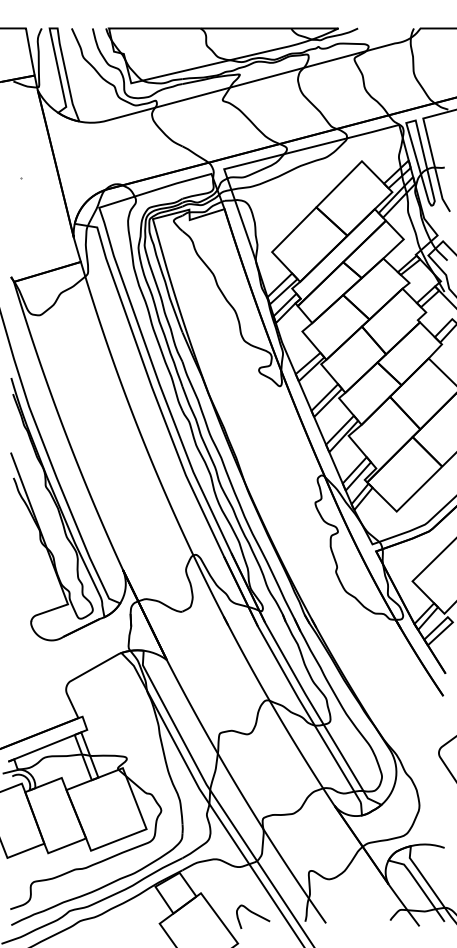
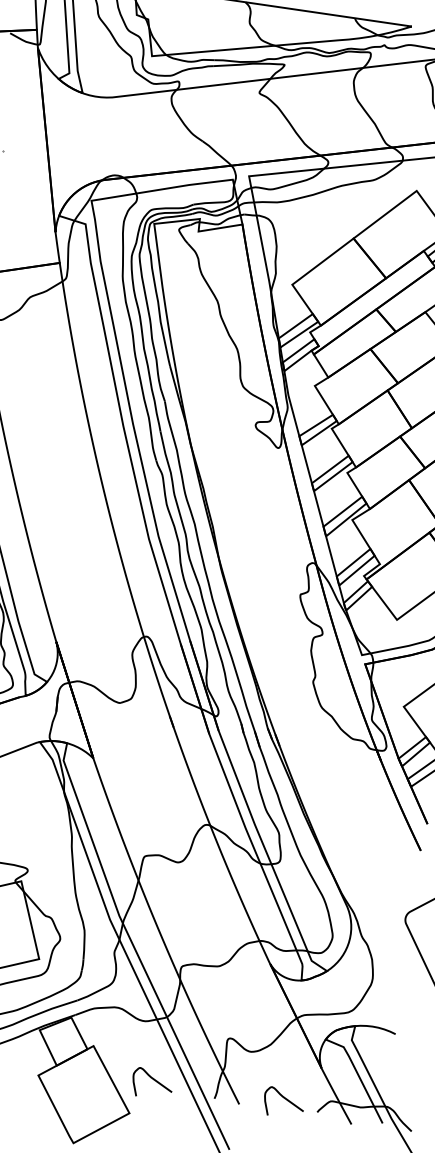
curve: (363, 914) -> (285, 1100), added

